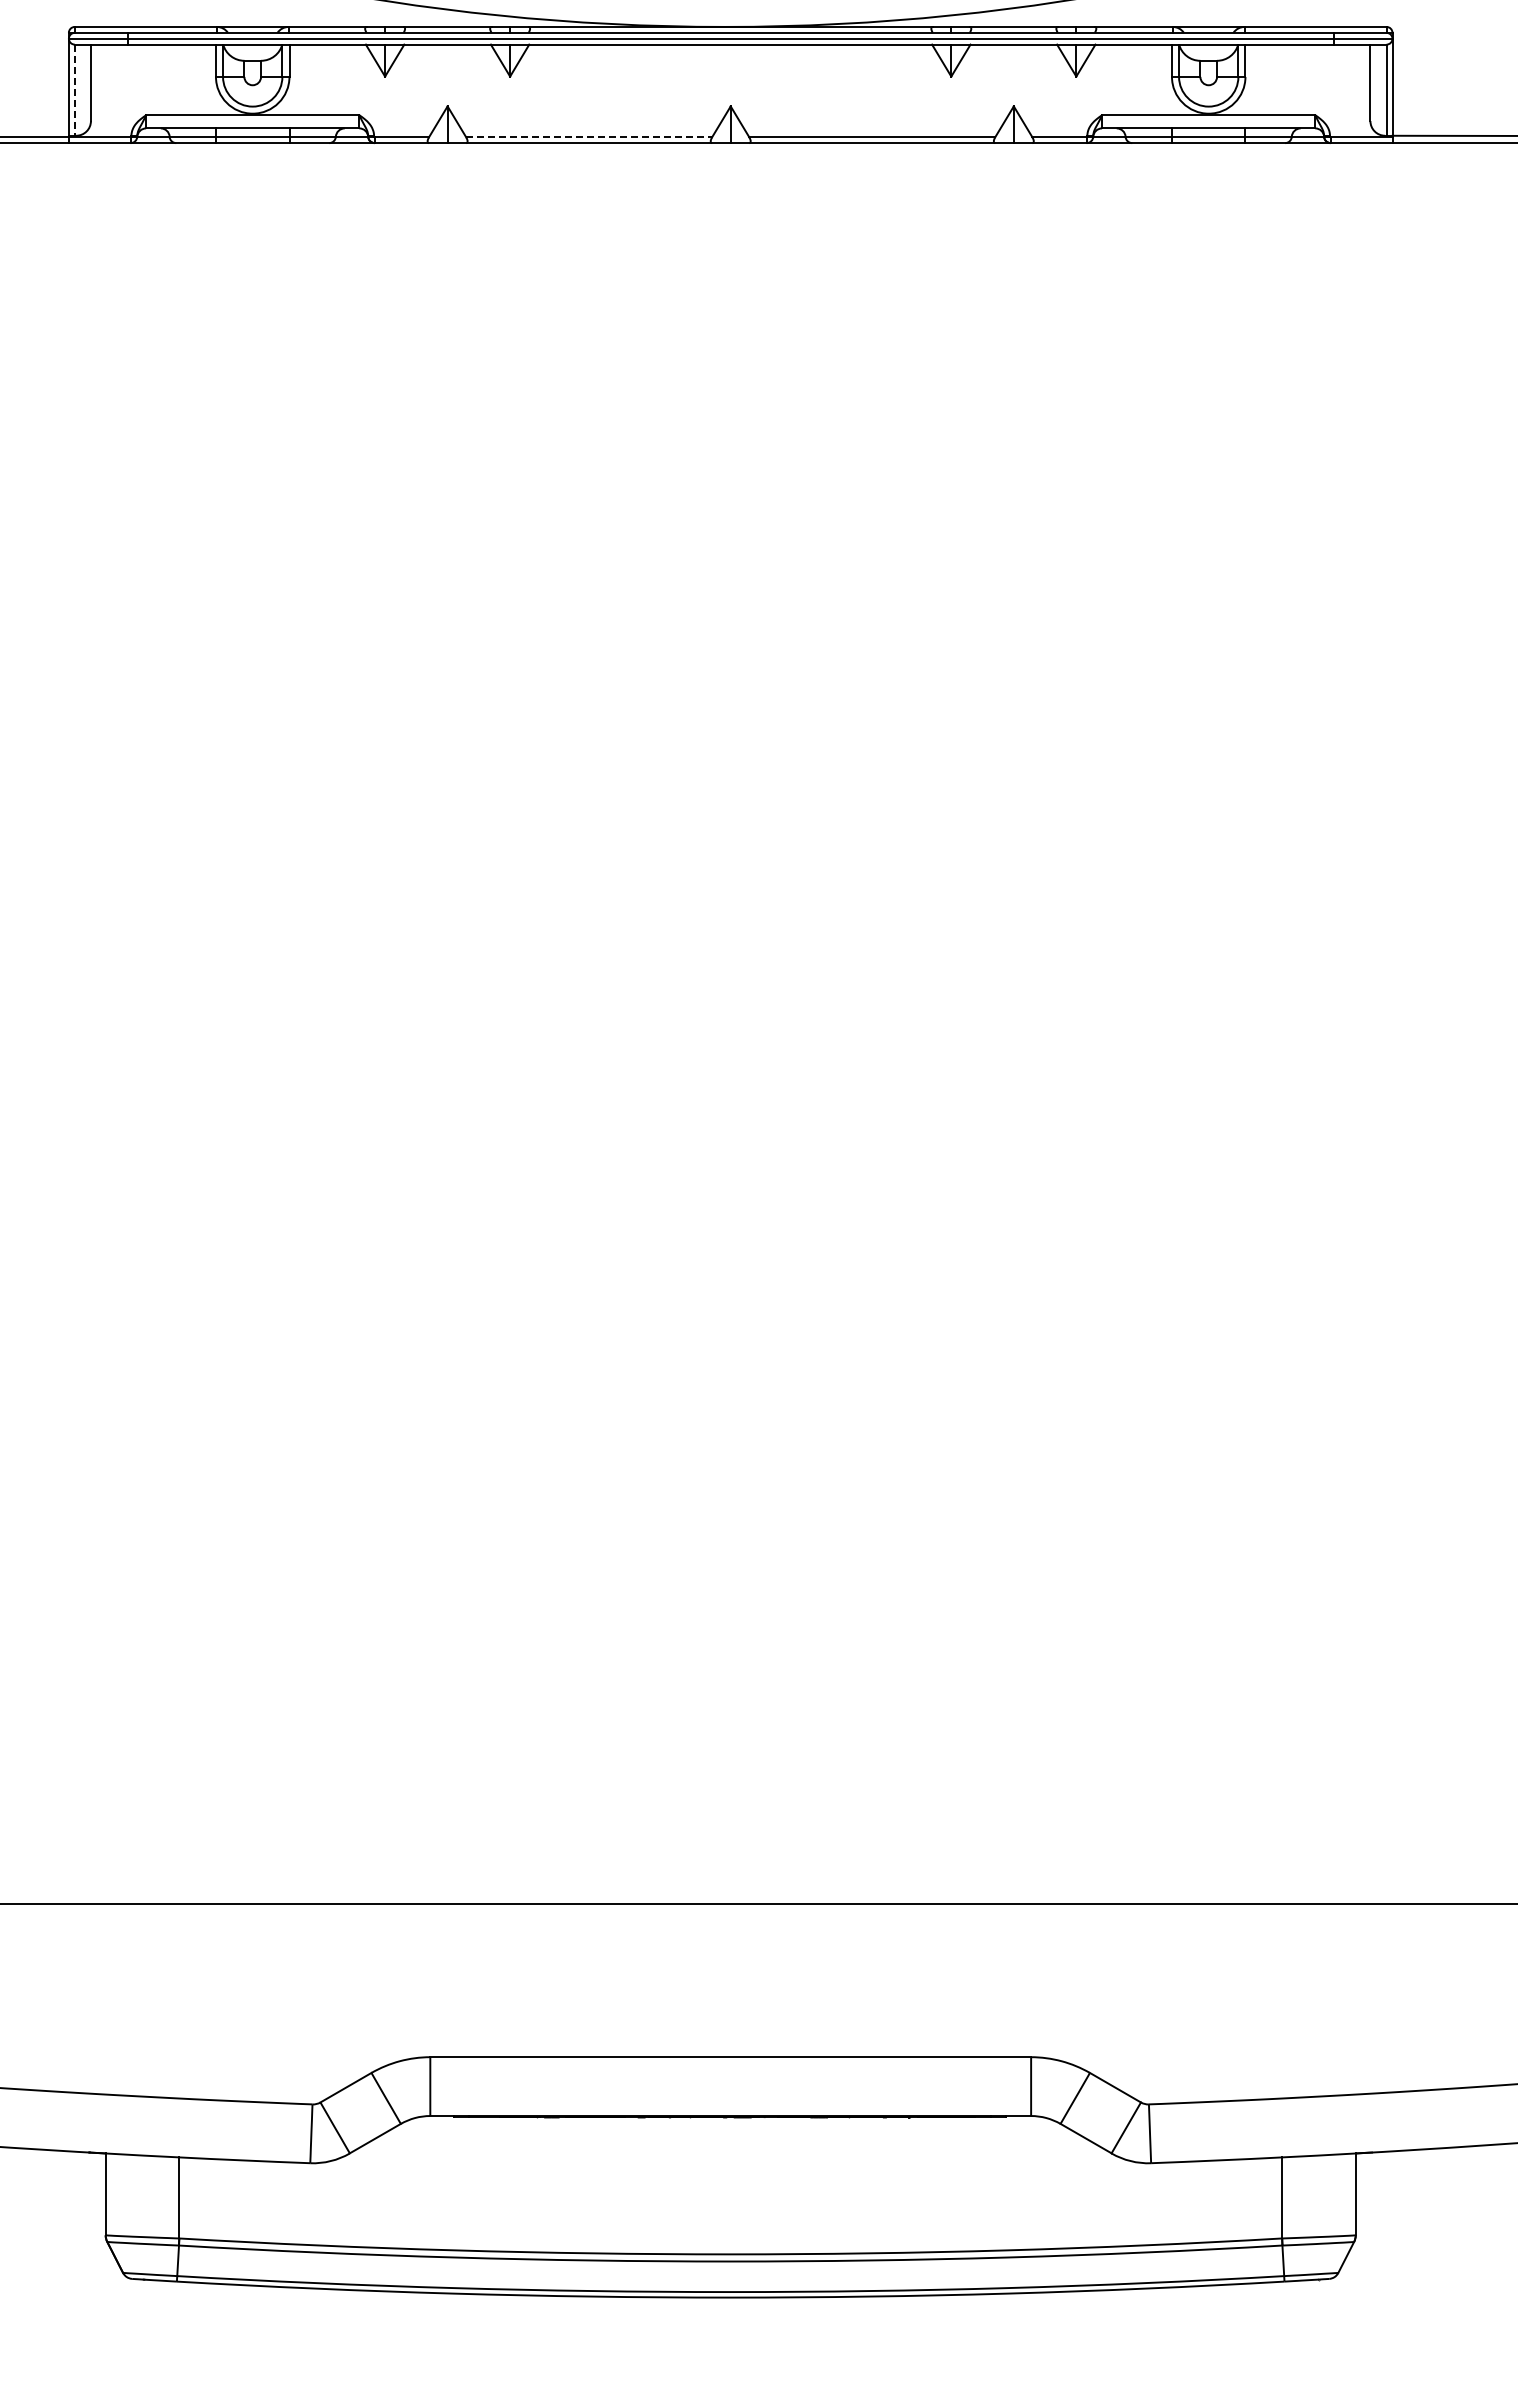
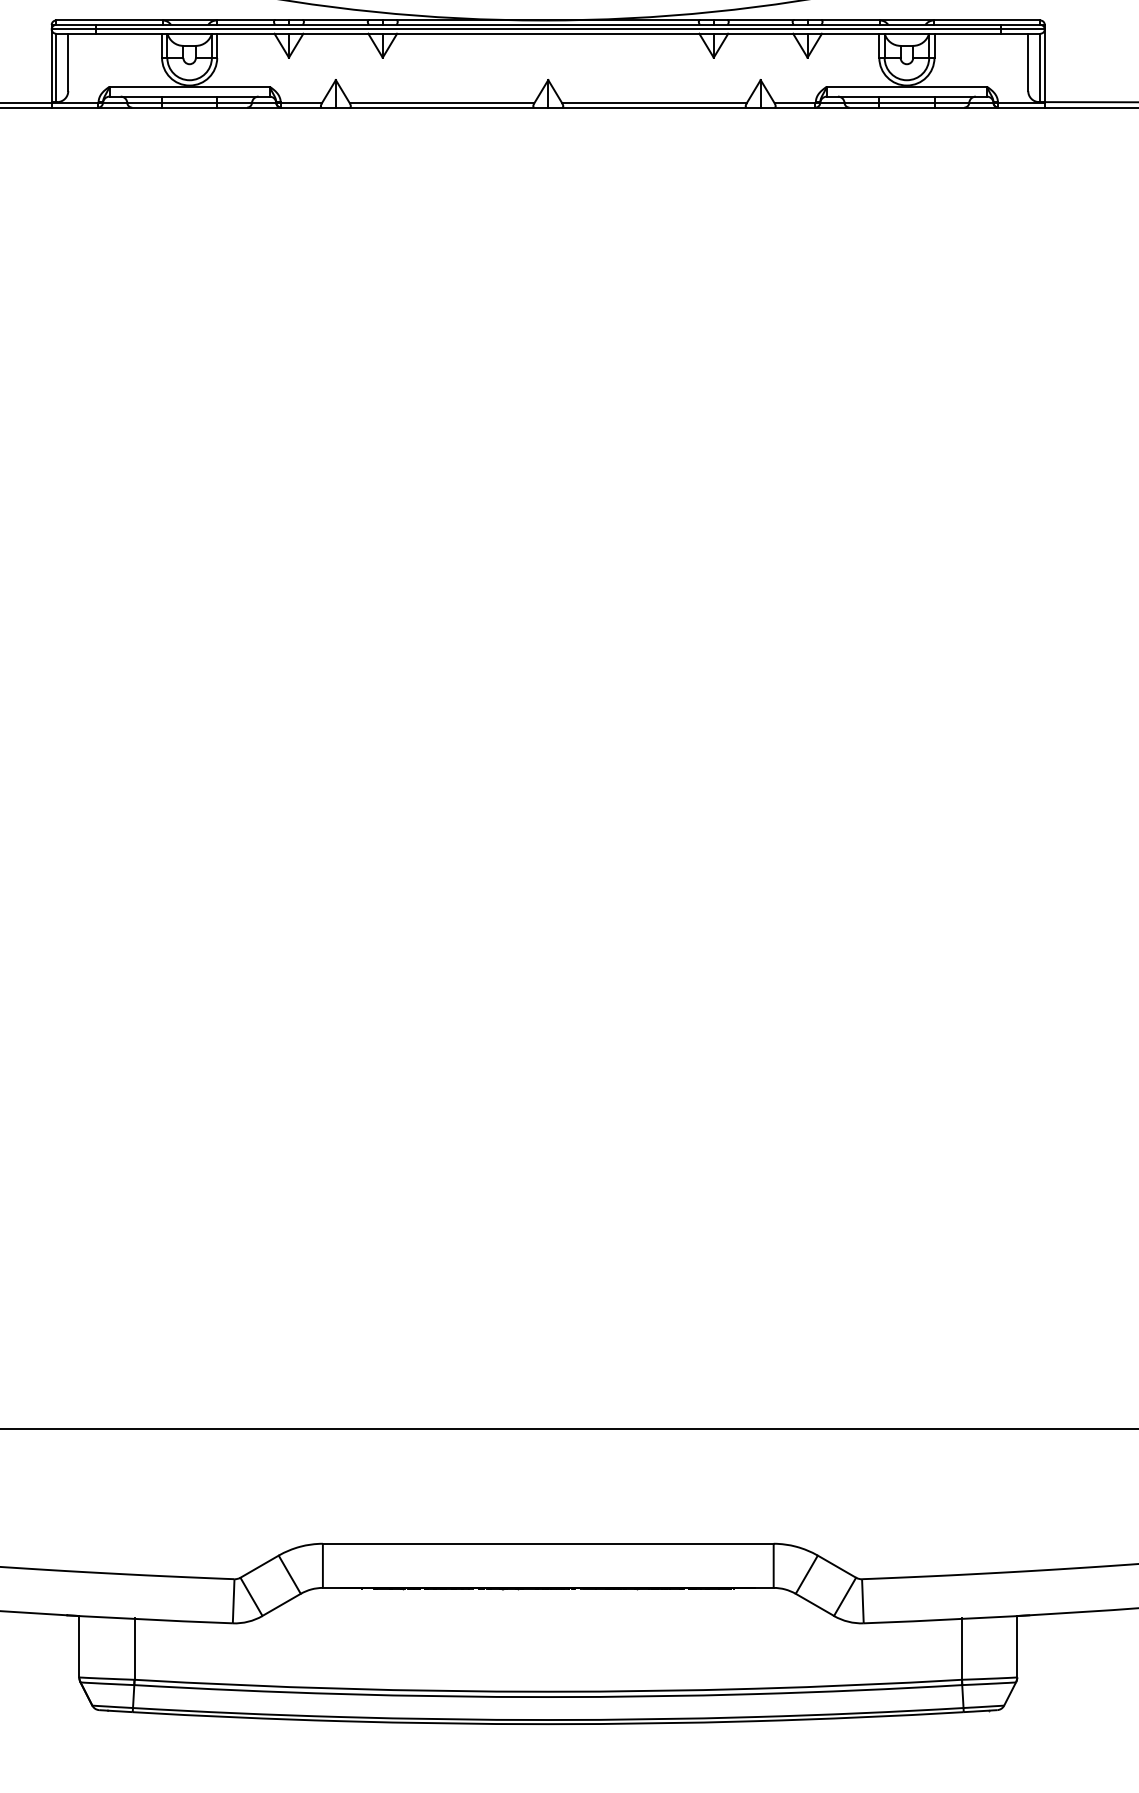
line: (74, 90) -> (55, 68), dashed -> solid
line: (589, 137) -> (442, 103), dashed -> solid

